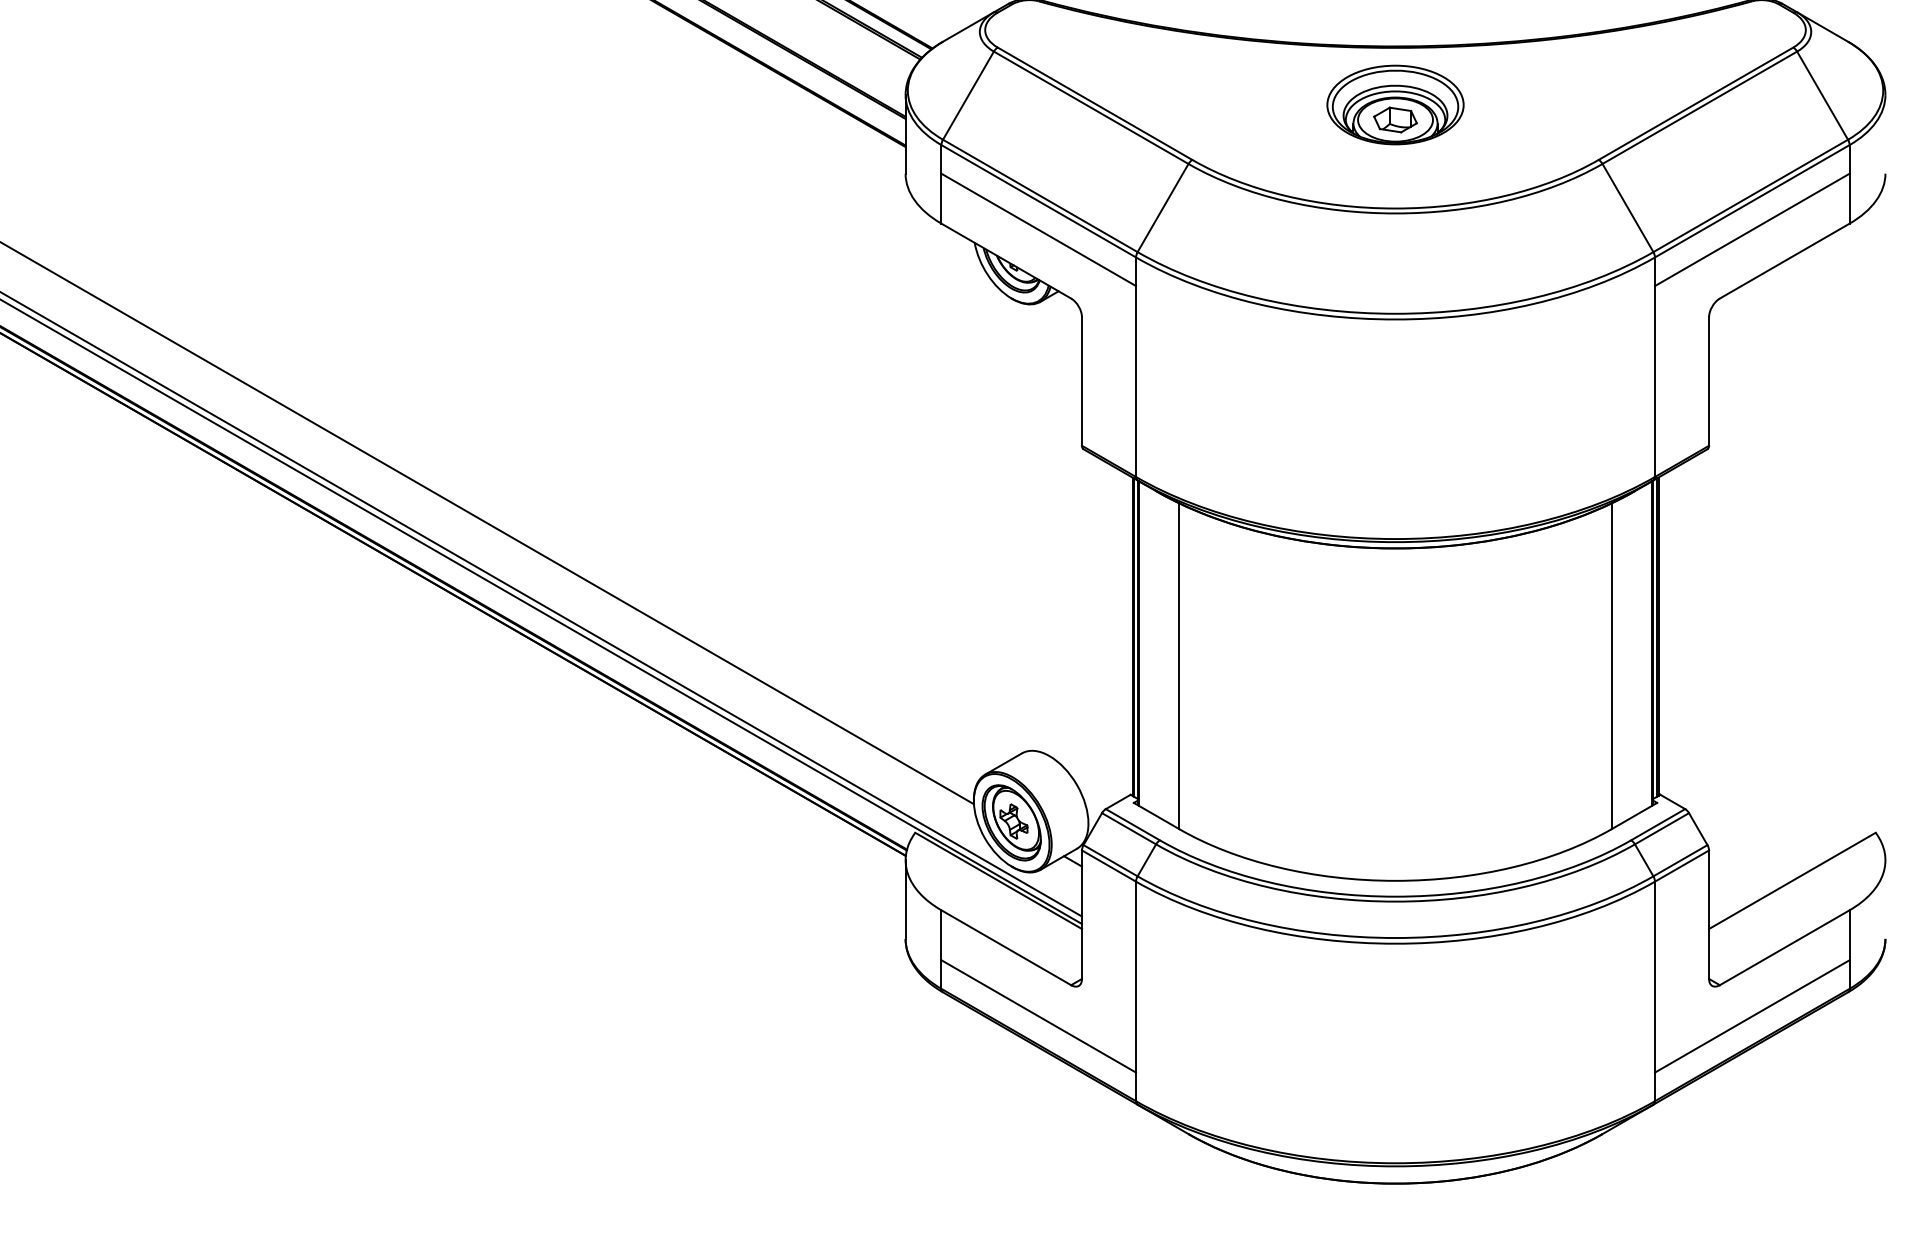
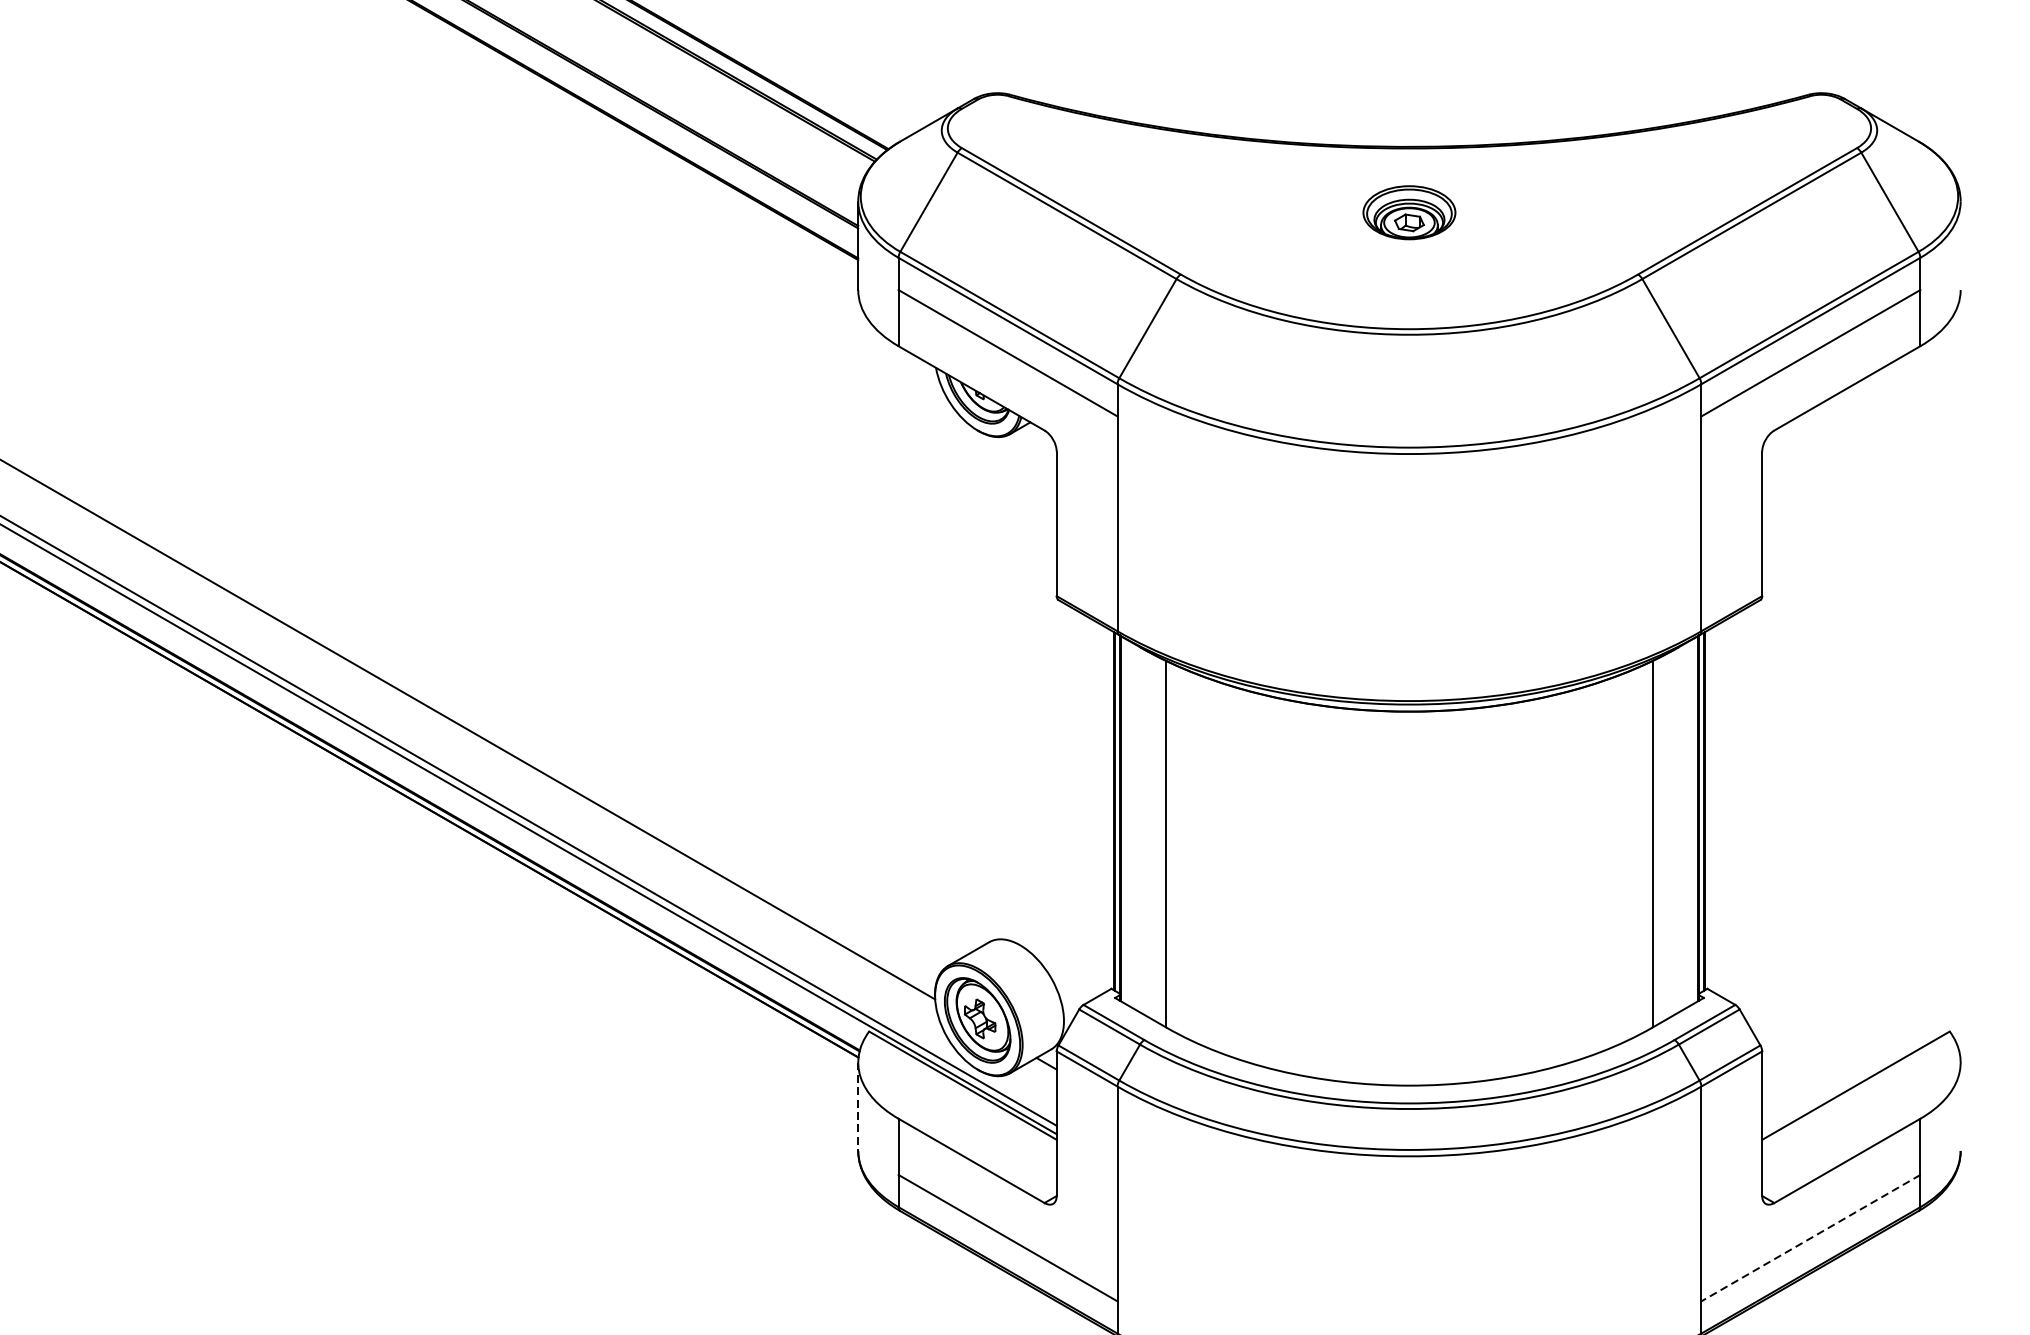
part: (1395, 104) -> (1409, 212), size x0.6
line: (905, 900) -> (858, 1107), solid -> dashed
line: (1751, 1016) -> (1809, 1238), solid -> dashed

